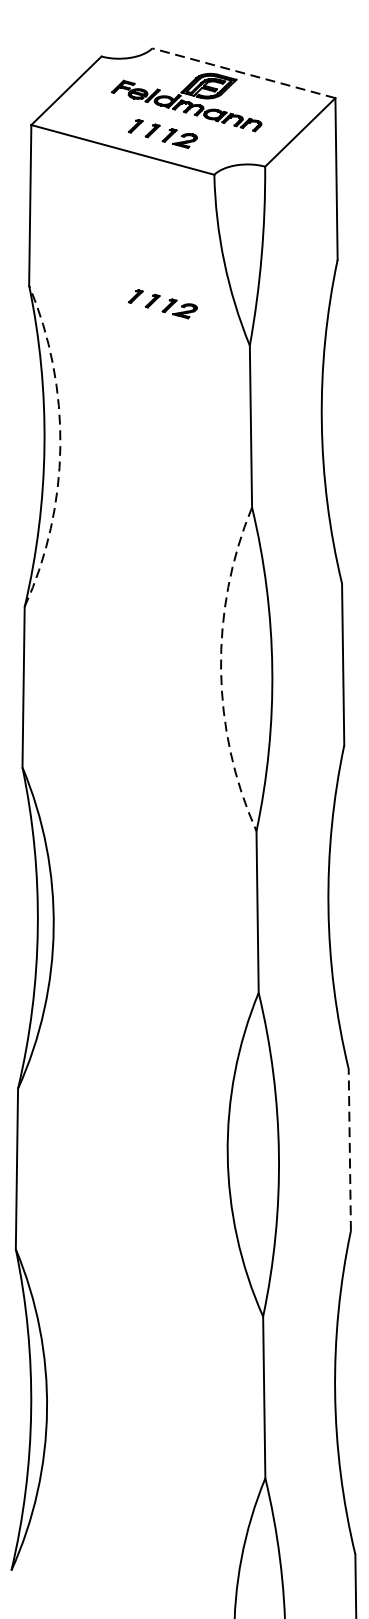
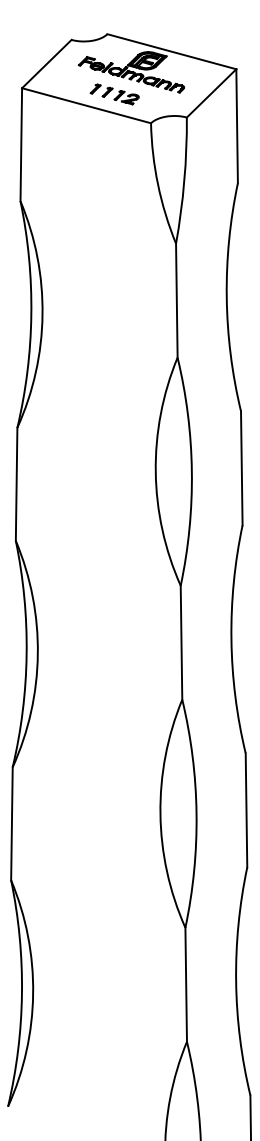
line: (243, 72) -> (171, 51), dashed -> solid
part: (162, 304) -> (114, 214), removed
arc: (60, 446) -> (42, 314), dashed -> solid
arc: (220, 670) -> (155, 472), dashed -> solid
line: (349, 1148) -> (246, 809), dashed -> solid

